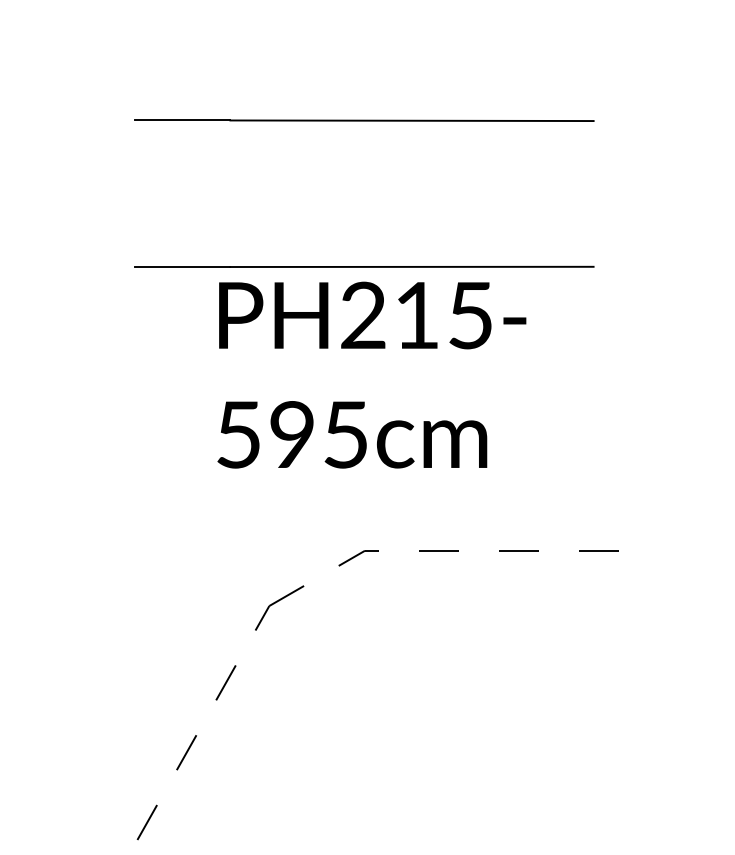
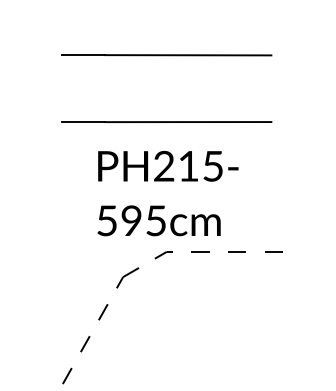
text: (370, 375) -> (167, 193), moved

